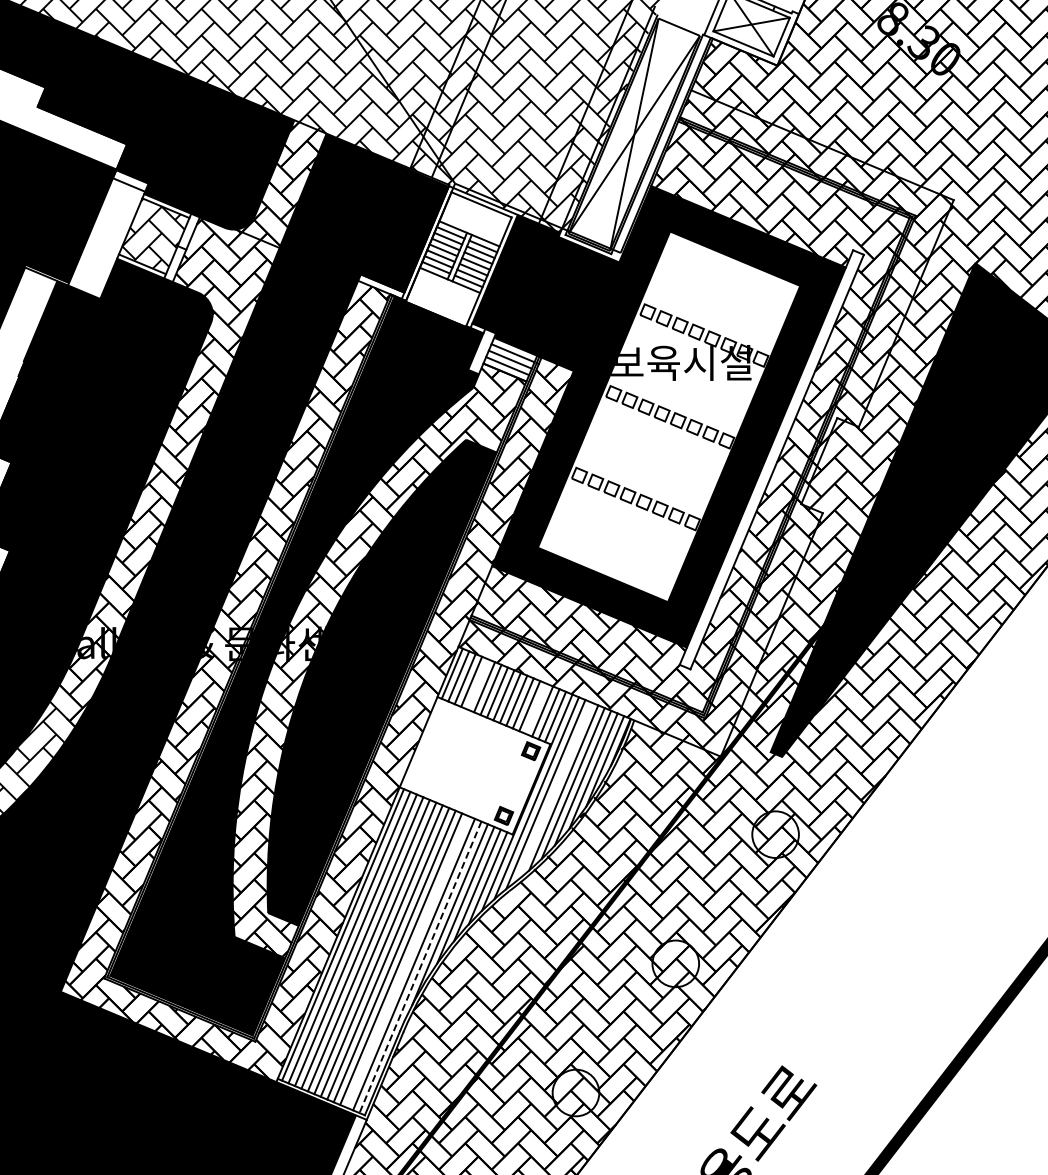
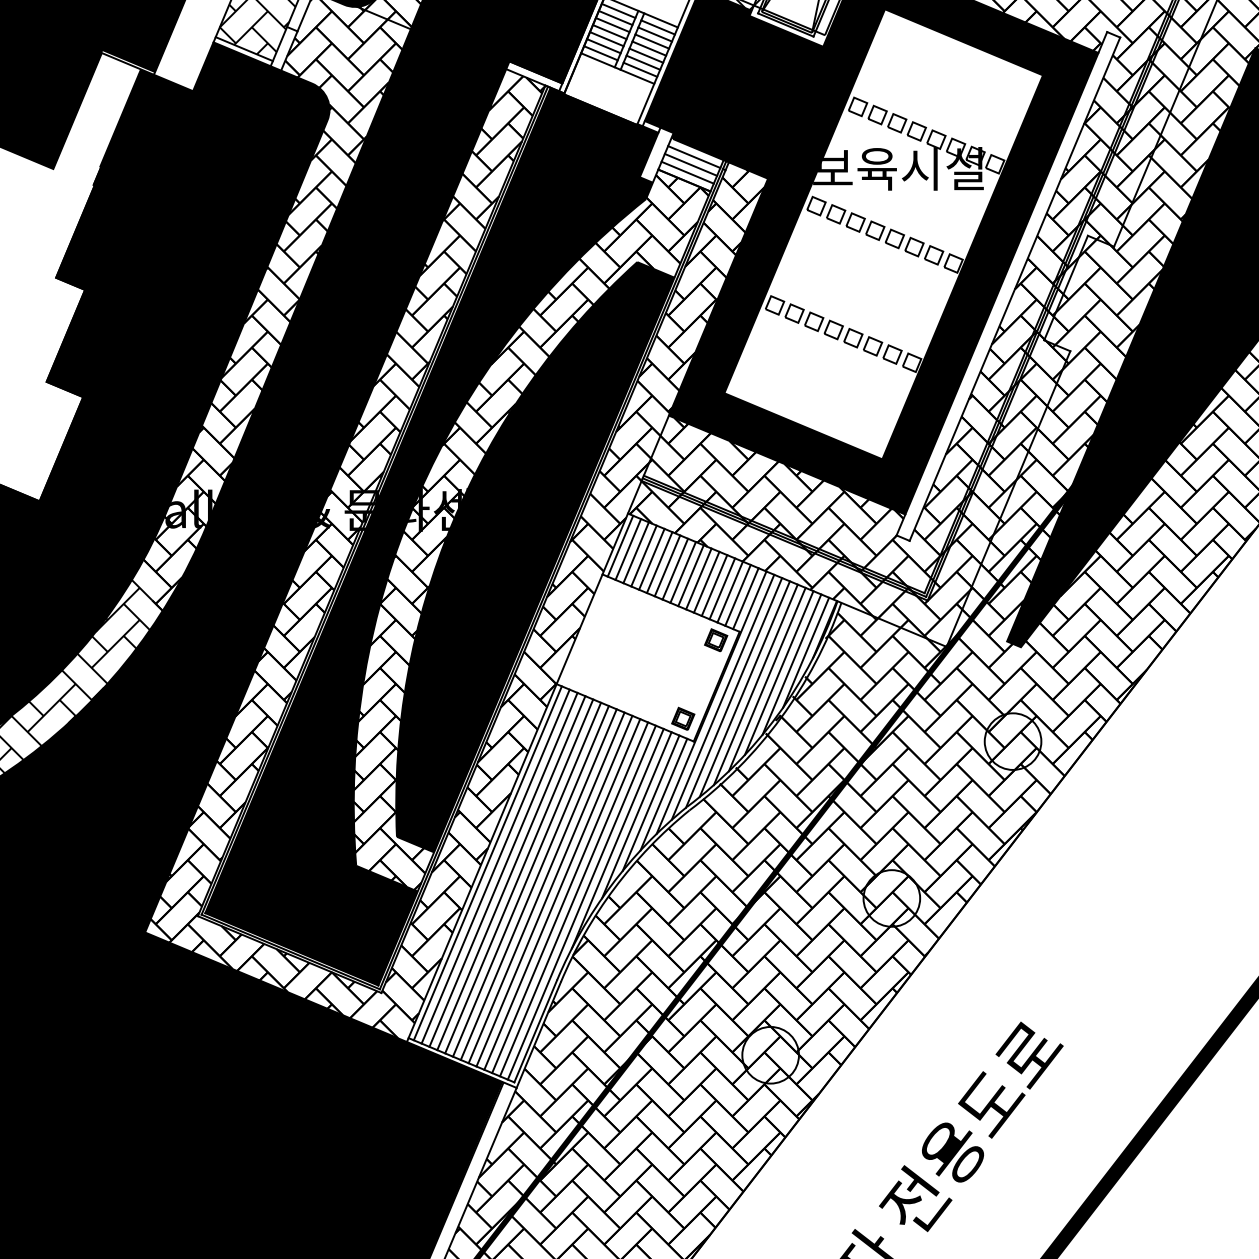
line: (477, 684) -> (651, 559), added
line: (535, 708) -> (721, 588), added
line: (554, 791) -> (744, 689), added
line: (407, 961) -> (566, 895), added
line: (420, 967) -> (581, 902), dashed -> solid

